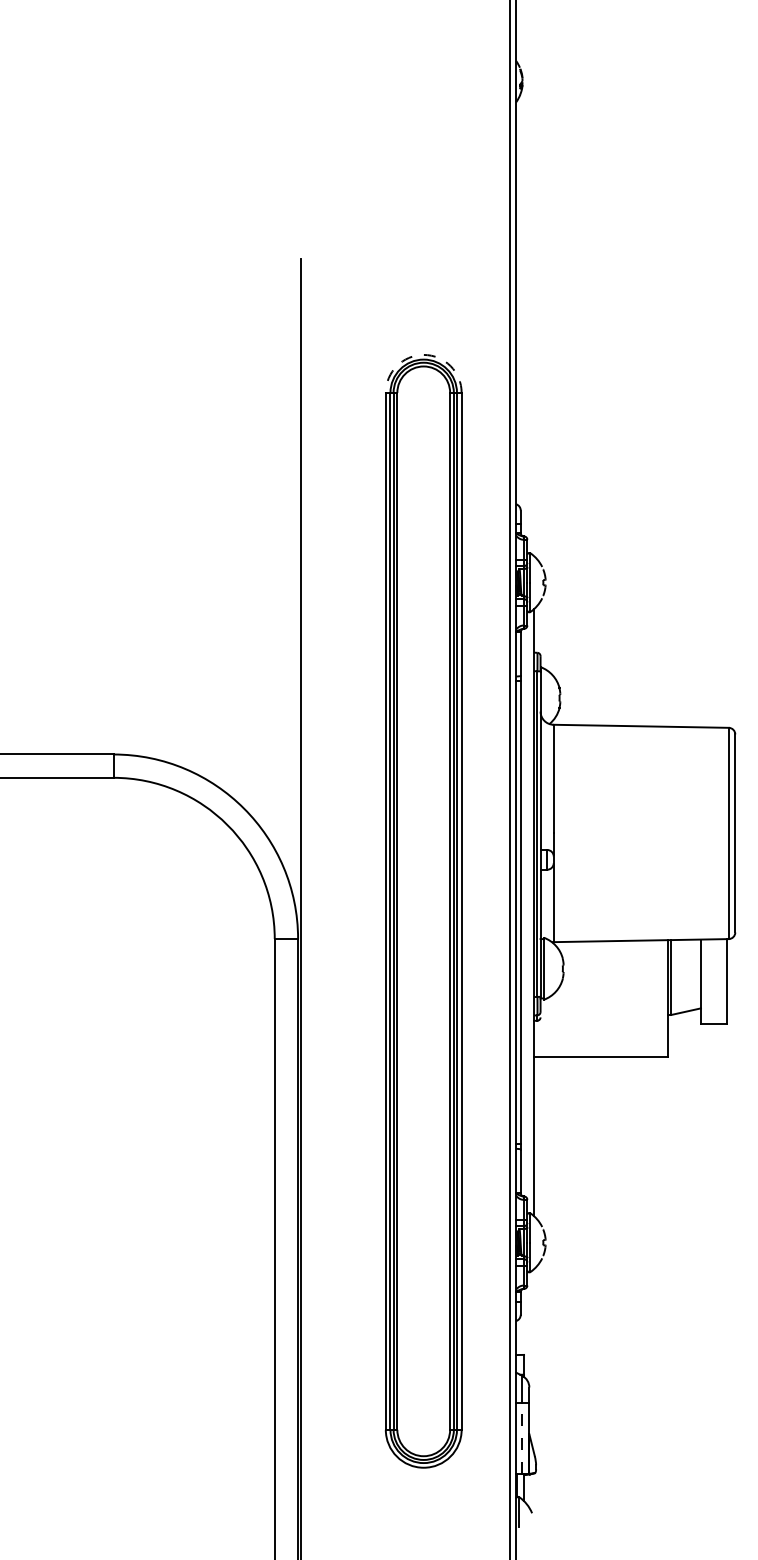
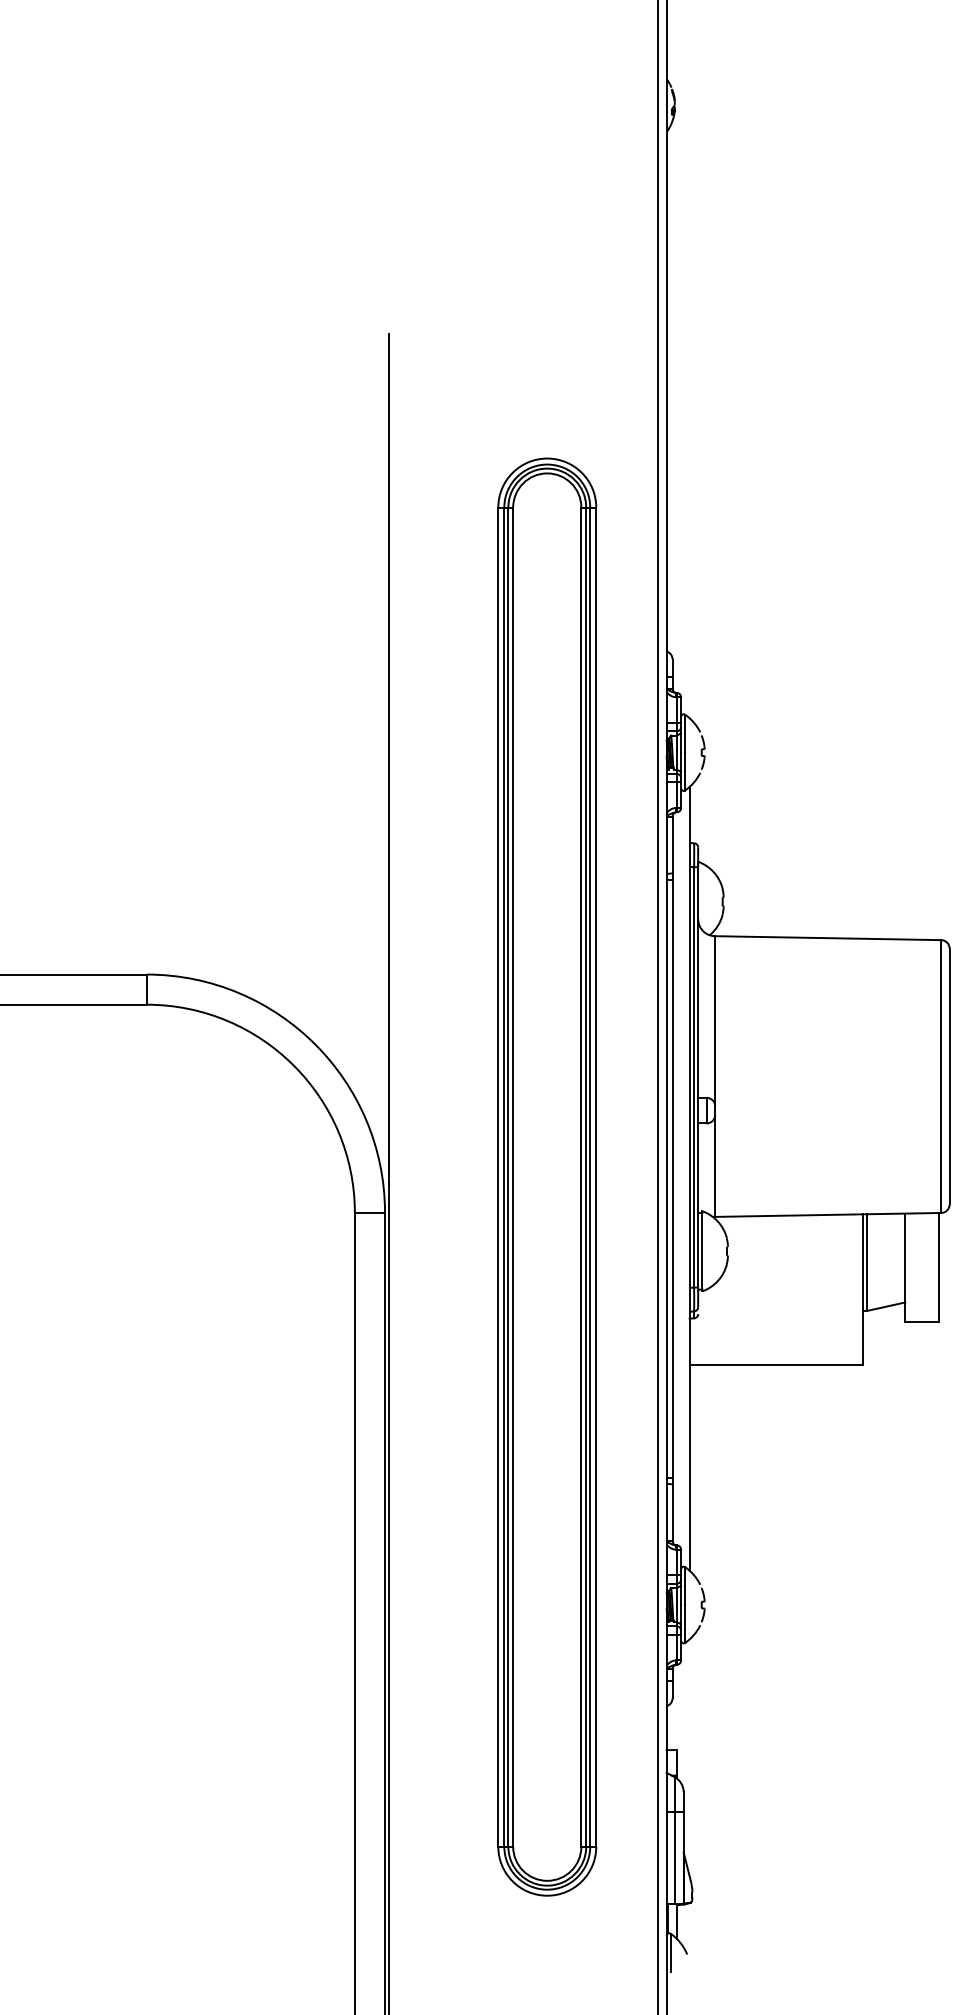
arc: (423, 354) -> (547, 458), dashed -> solid
line: (522, 1438) -> (674, 1857), dashed -> solid

